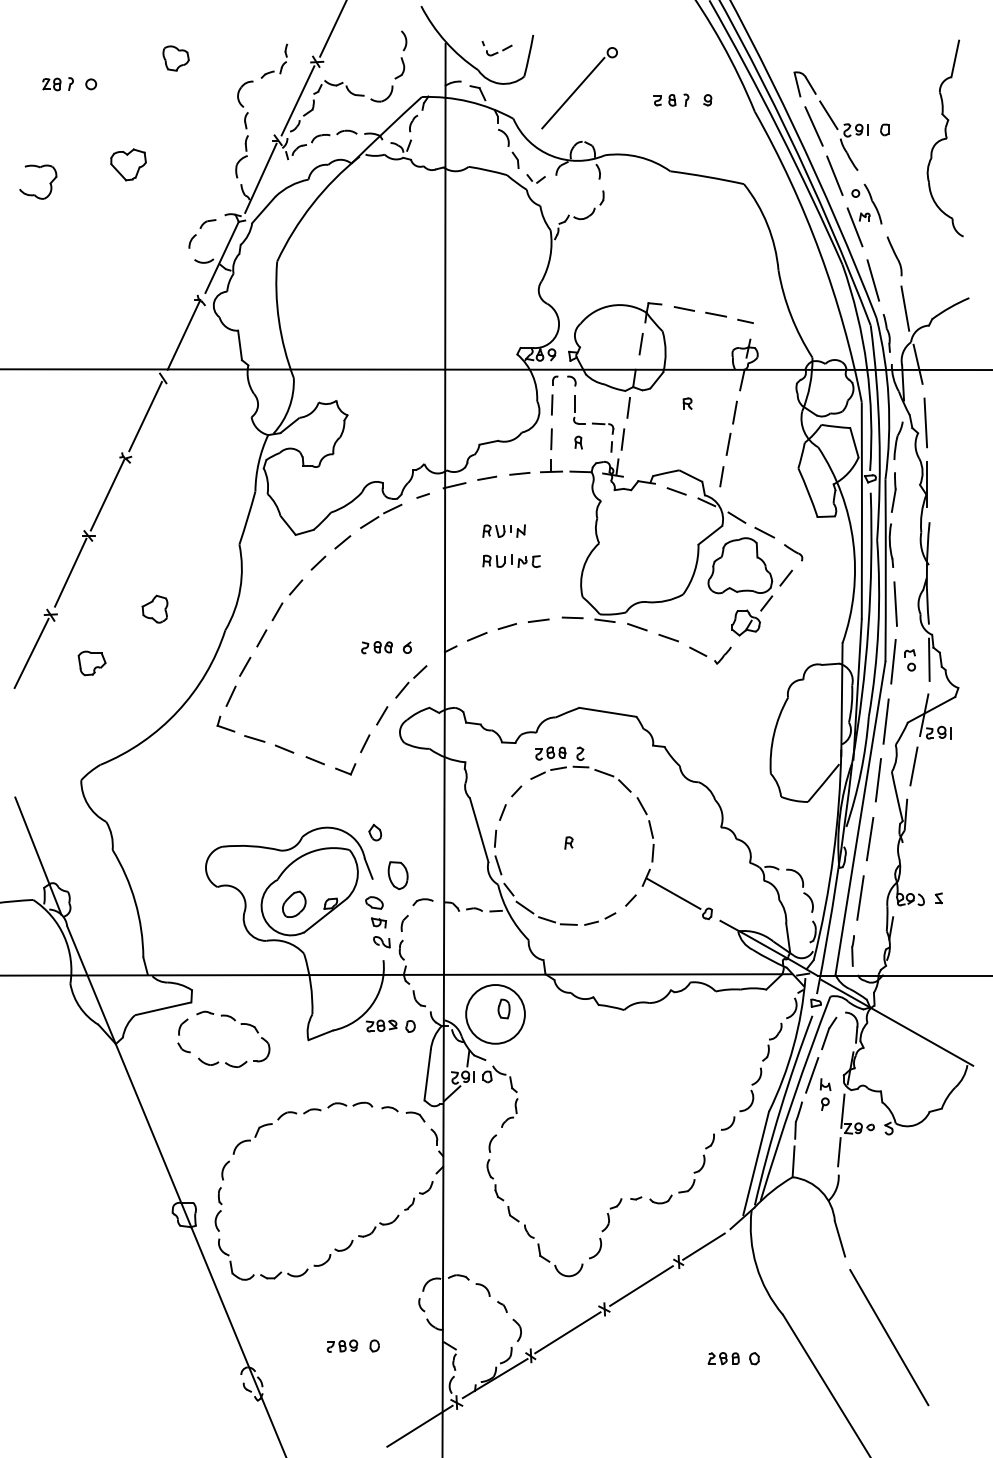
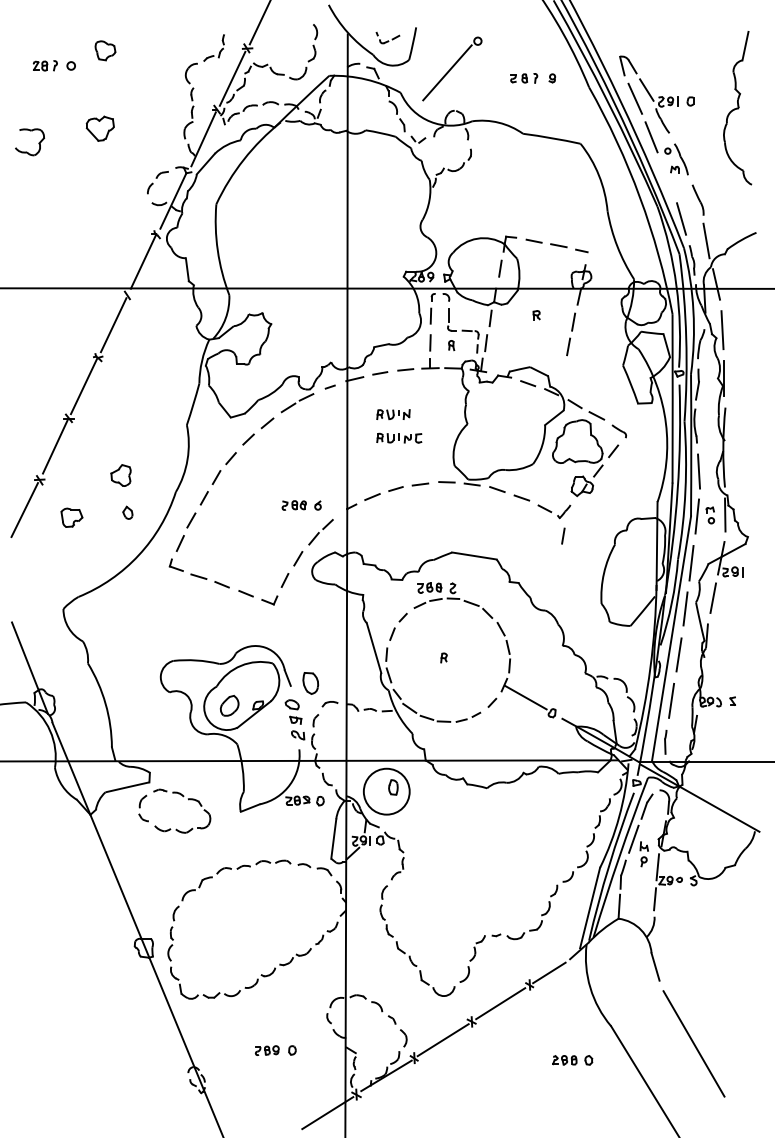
part: (176, 58) -> (105, 50), moved
line: (855, 227) -> (667, 177), removed
line: (722, 475) -> (563, 535), moved
part: (374, 832) -> (127, 512), moved

